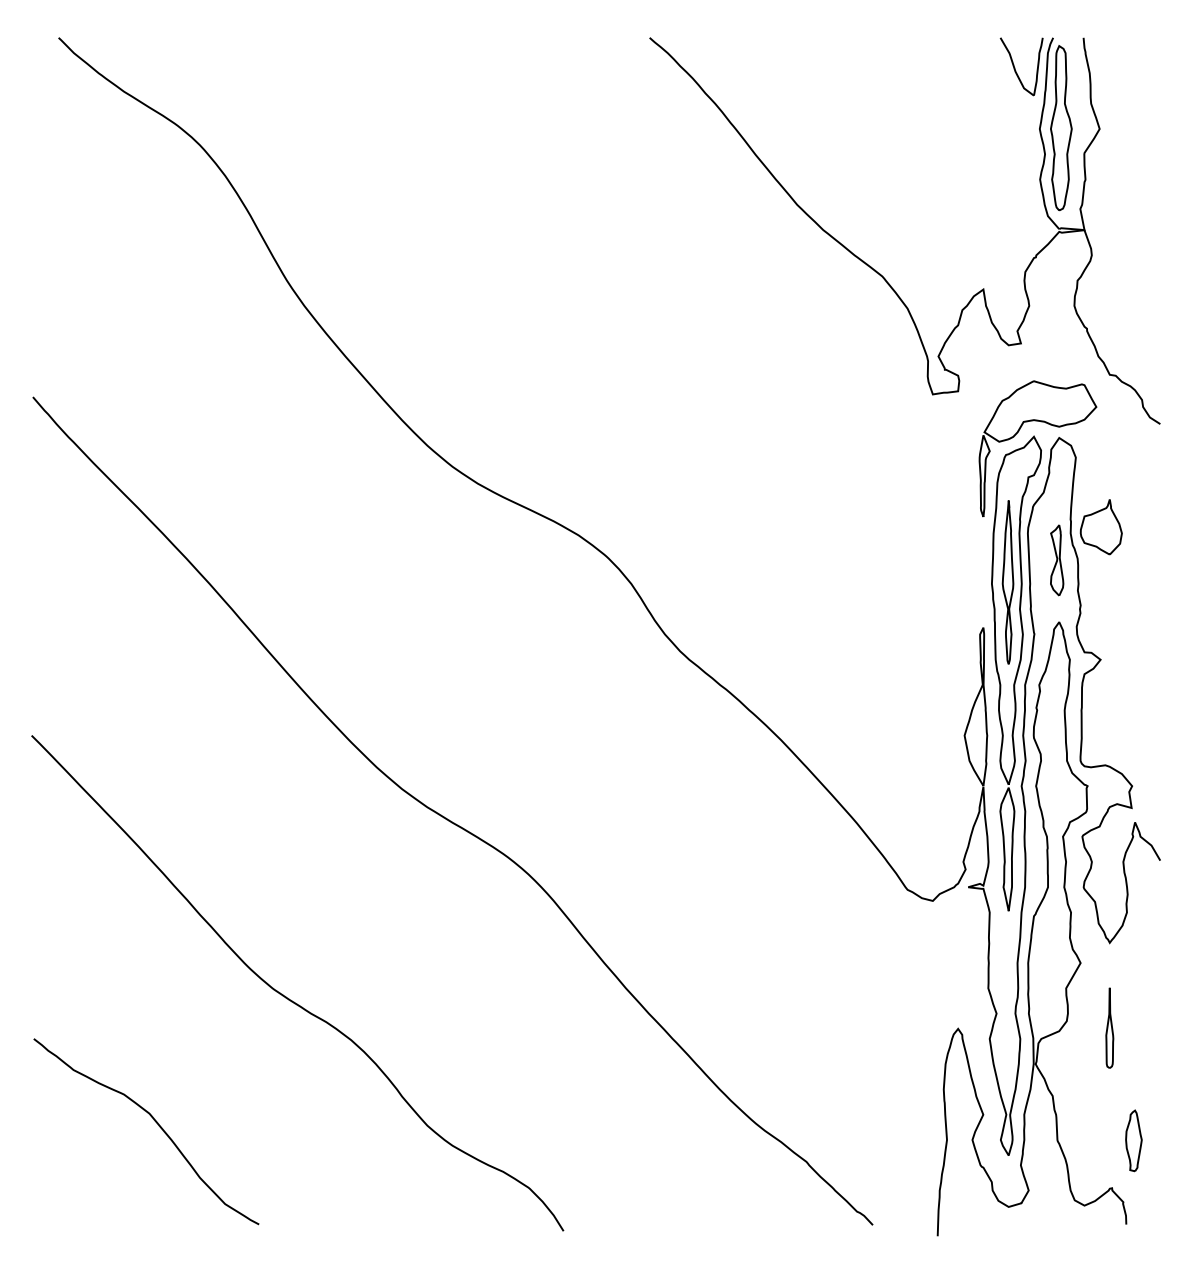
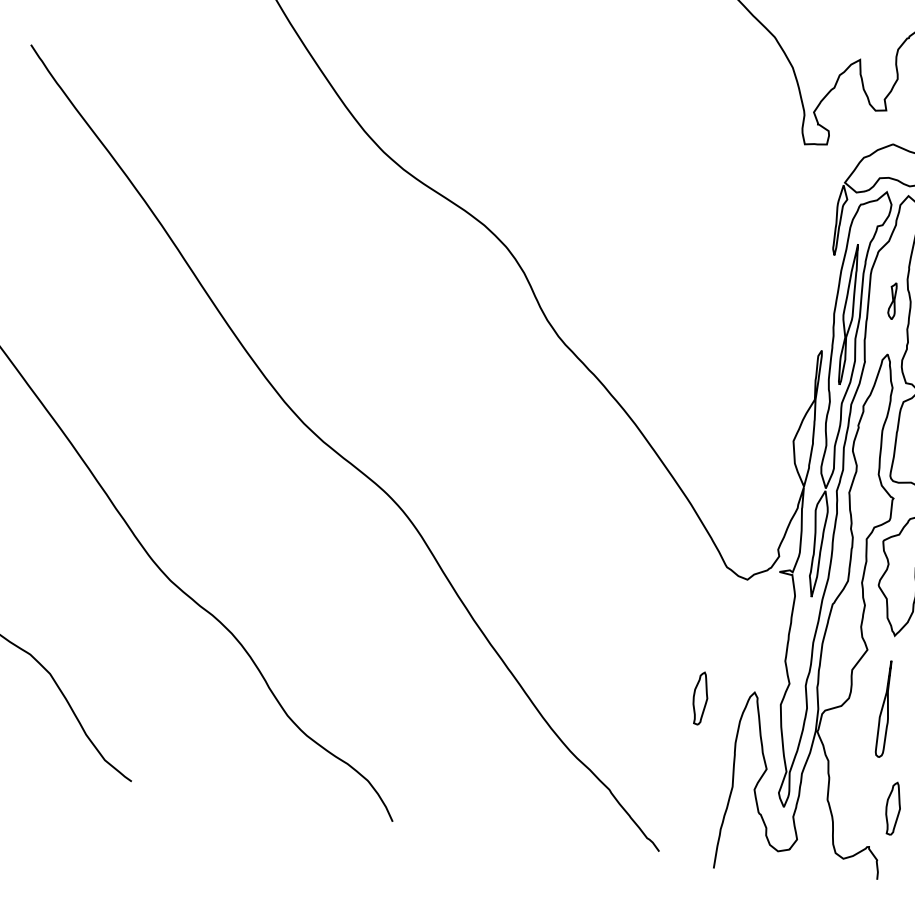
part: (1057, 560) -> (893, 301), size x0.6
part: (1109, 1027) -> (885, 708), size x1.4
part: (896, 1043) -> (700, 698), added

